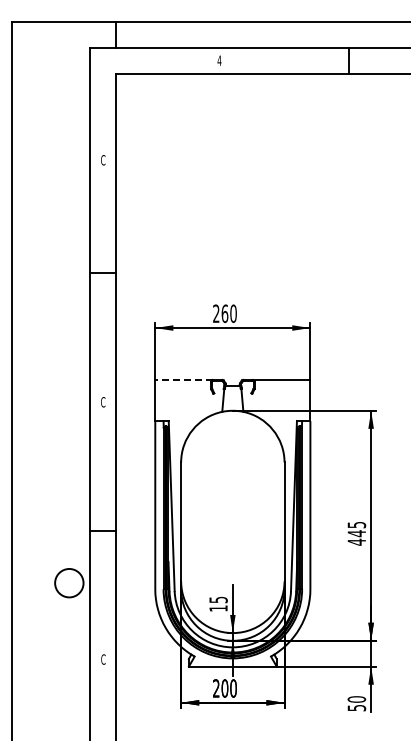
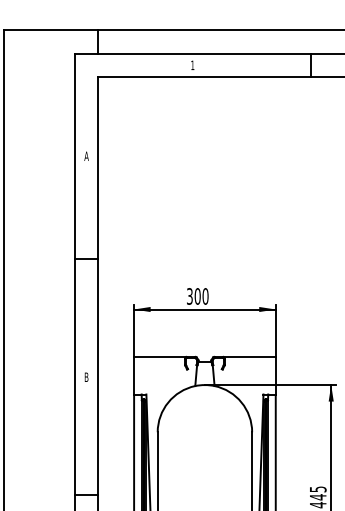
text: (219, 60) -> (192, 65), 4 -> 1
text: (102, 160) -> (85, 156), C -> A
text: (220, 313) -> (193, 296), 260 -> 300
line: (184, 379) -> (160, 356), dashed -> solid
text: (103, 402) -> (86, 377), C -> B

